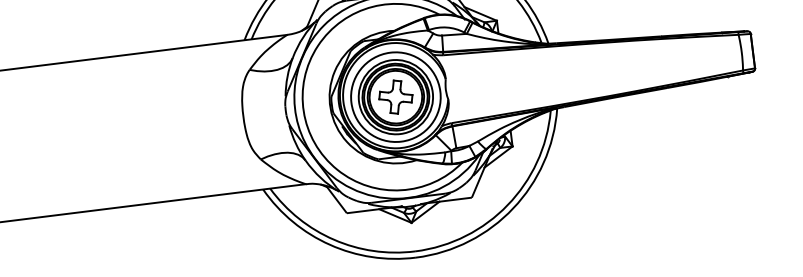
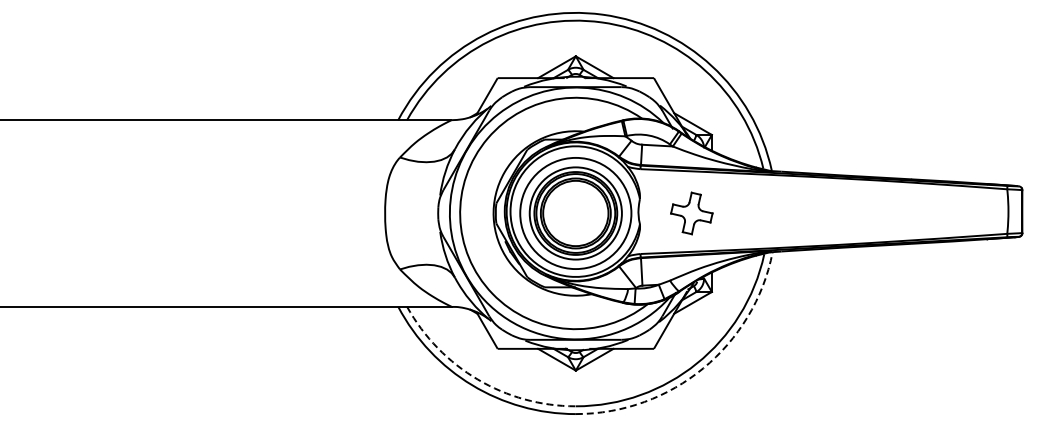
part: (395, 97) -> (691, 213), moved
arc: (513, 208) -> (703, 368), solid -> dashed
arc: (333, 239) -> (477, 379), solid -> dashed

